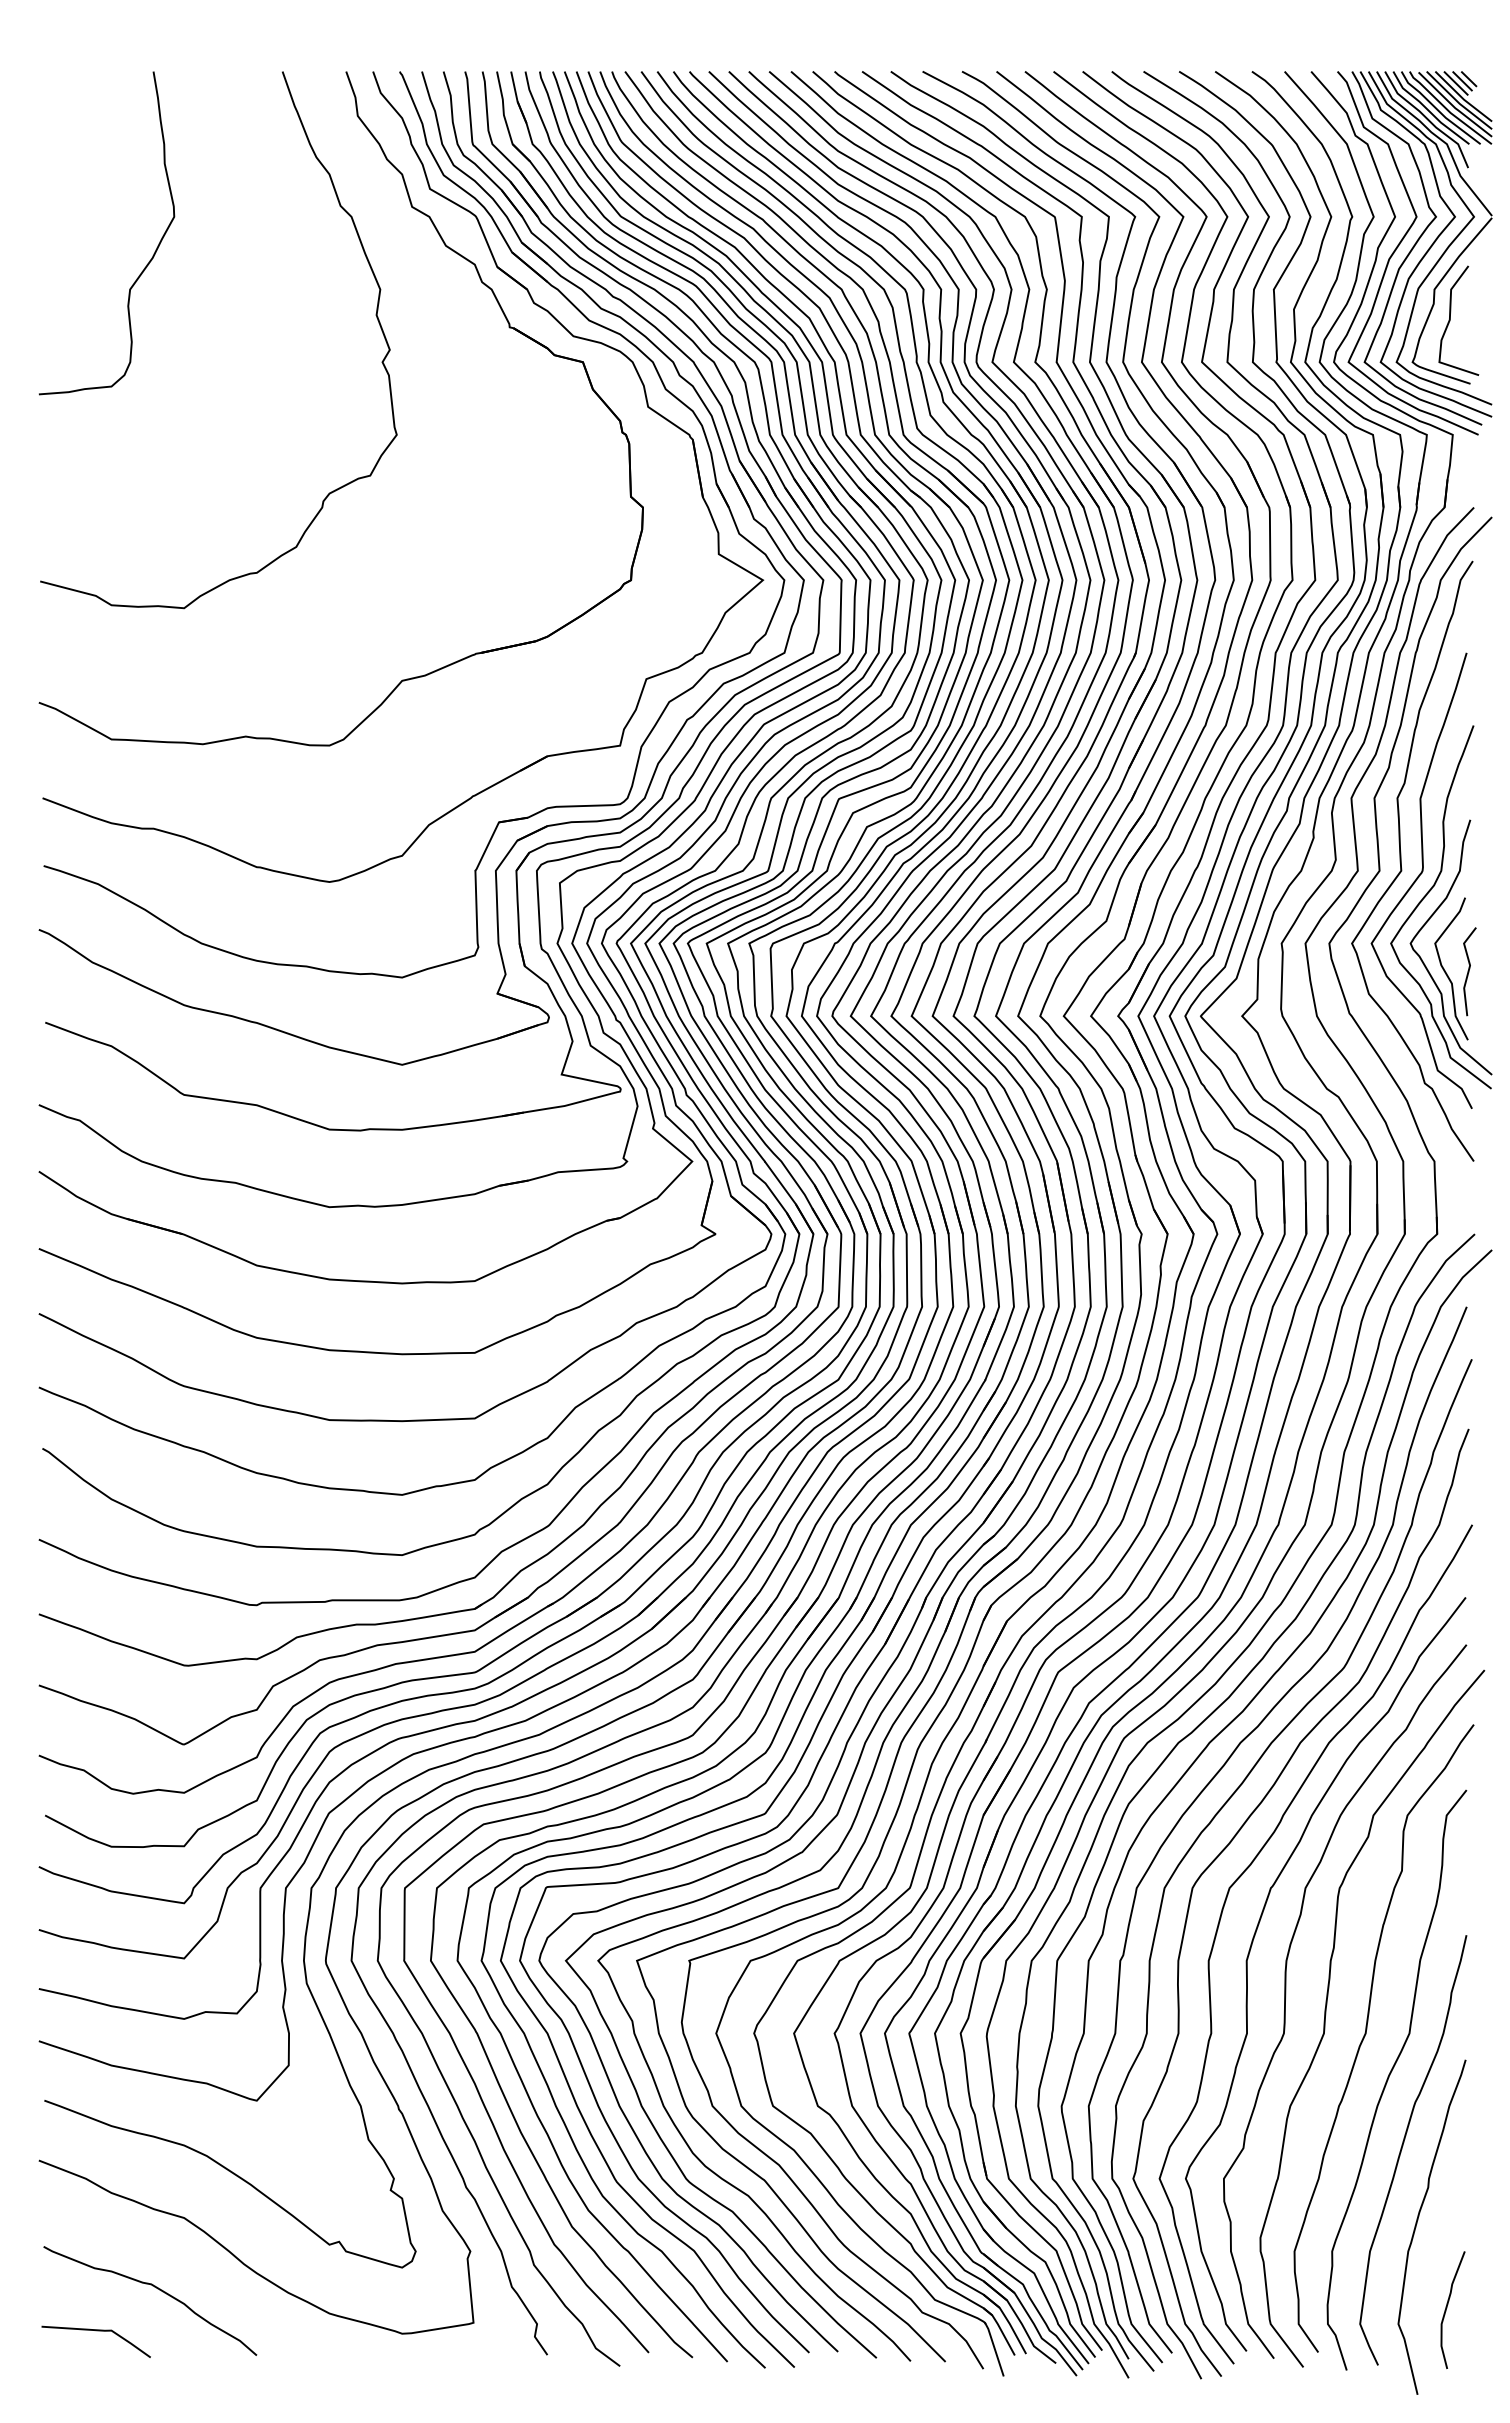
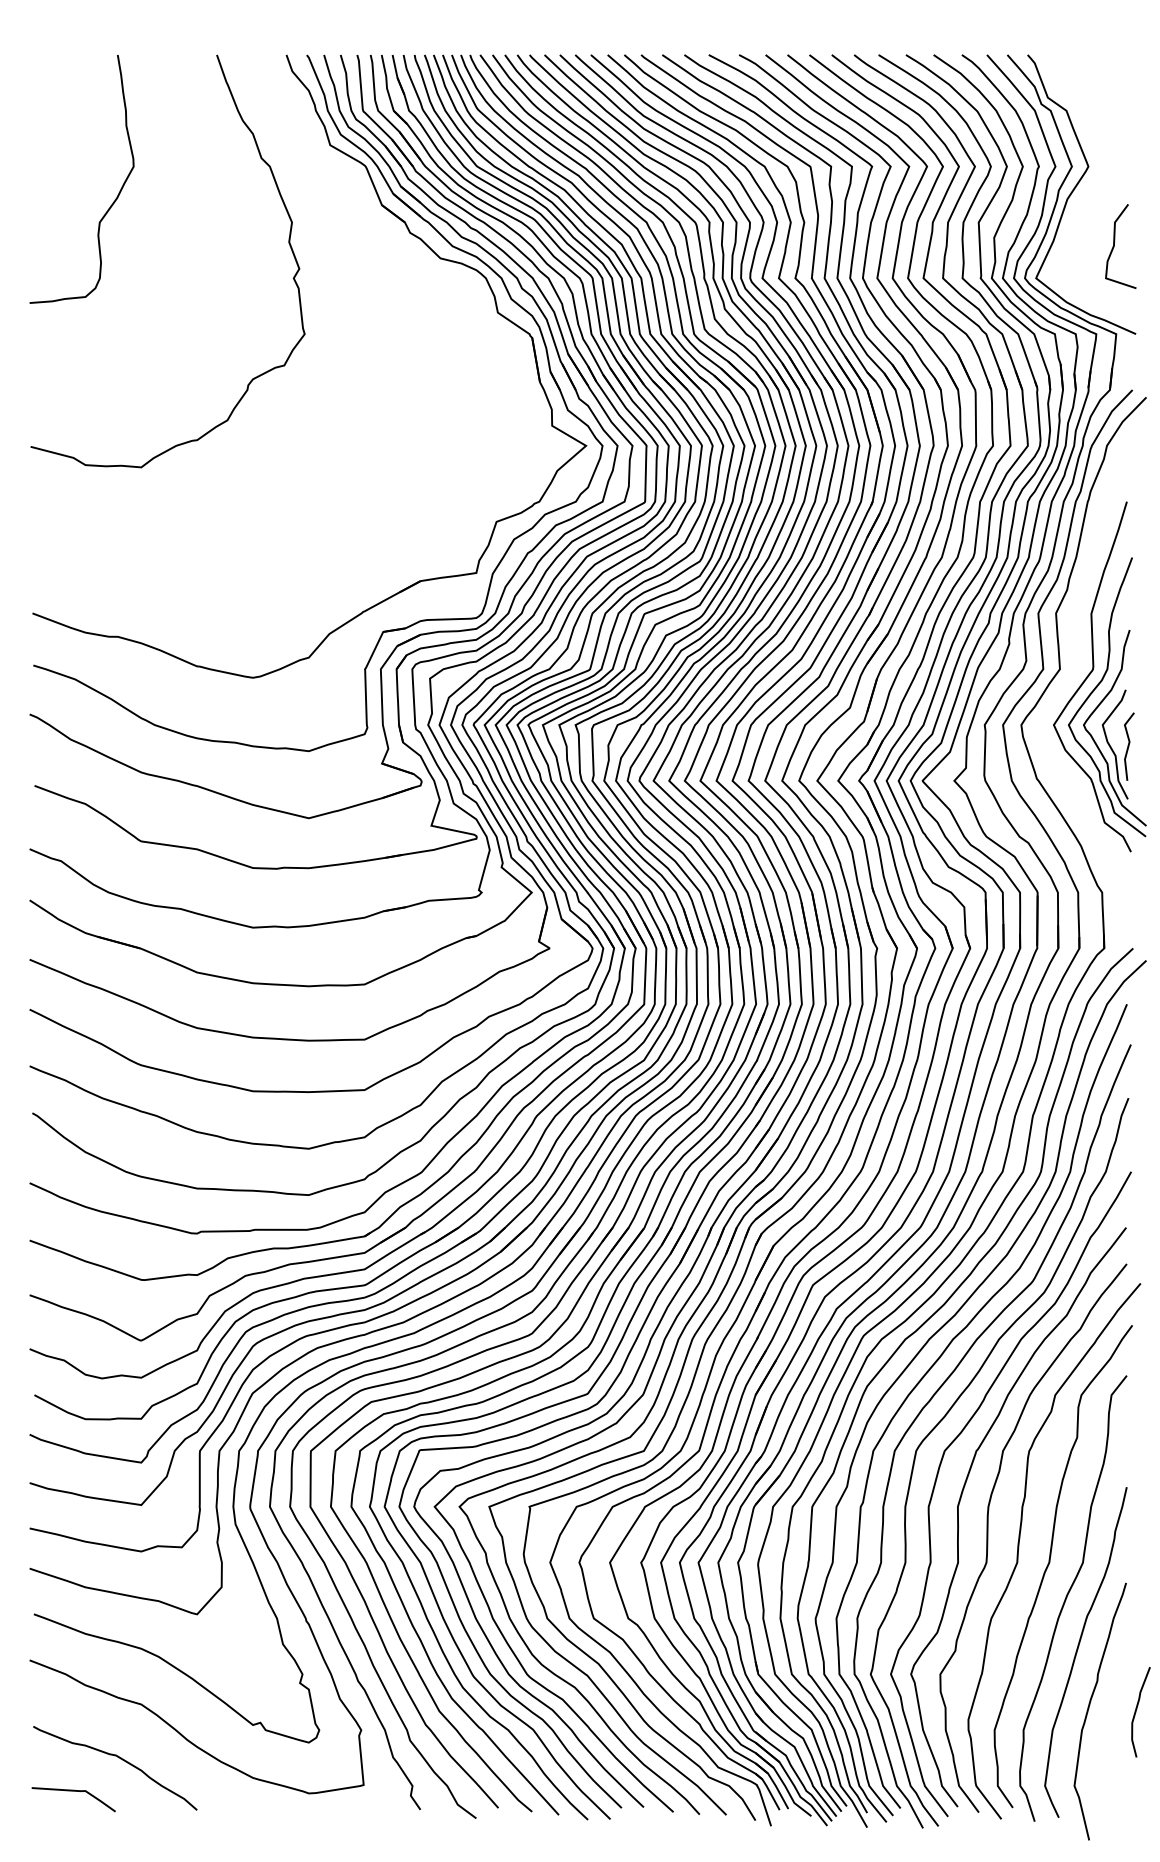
part: (1421, 248) -> (1092, 190), removed
part: (508, 327) -> (390, 251), removed
curve: (1401, 860) -> (1076, 661), removed
curve: (1447, 2308) -> (1136, 1711), moved

